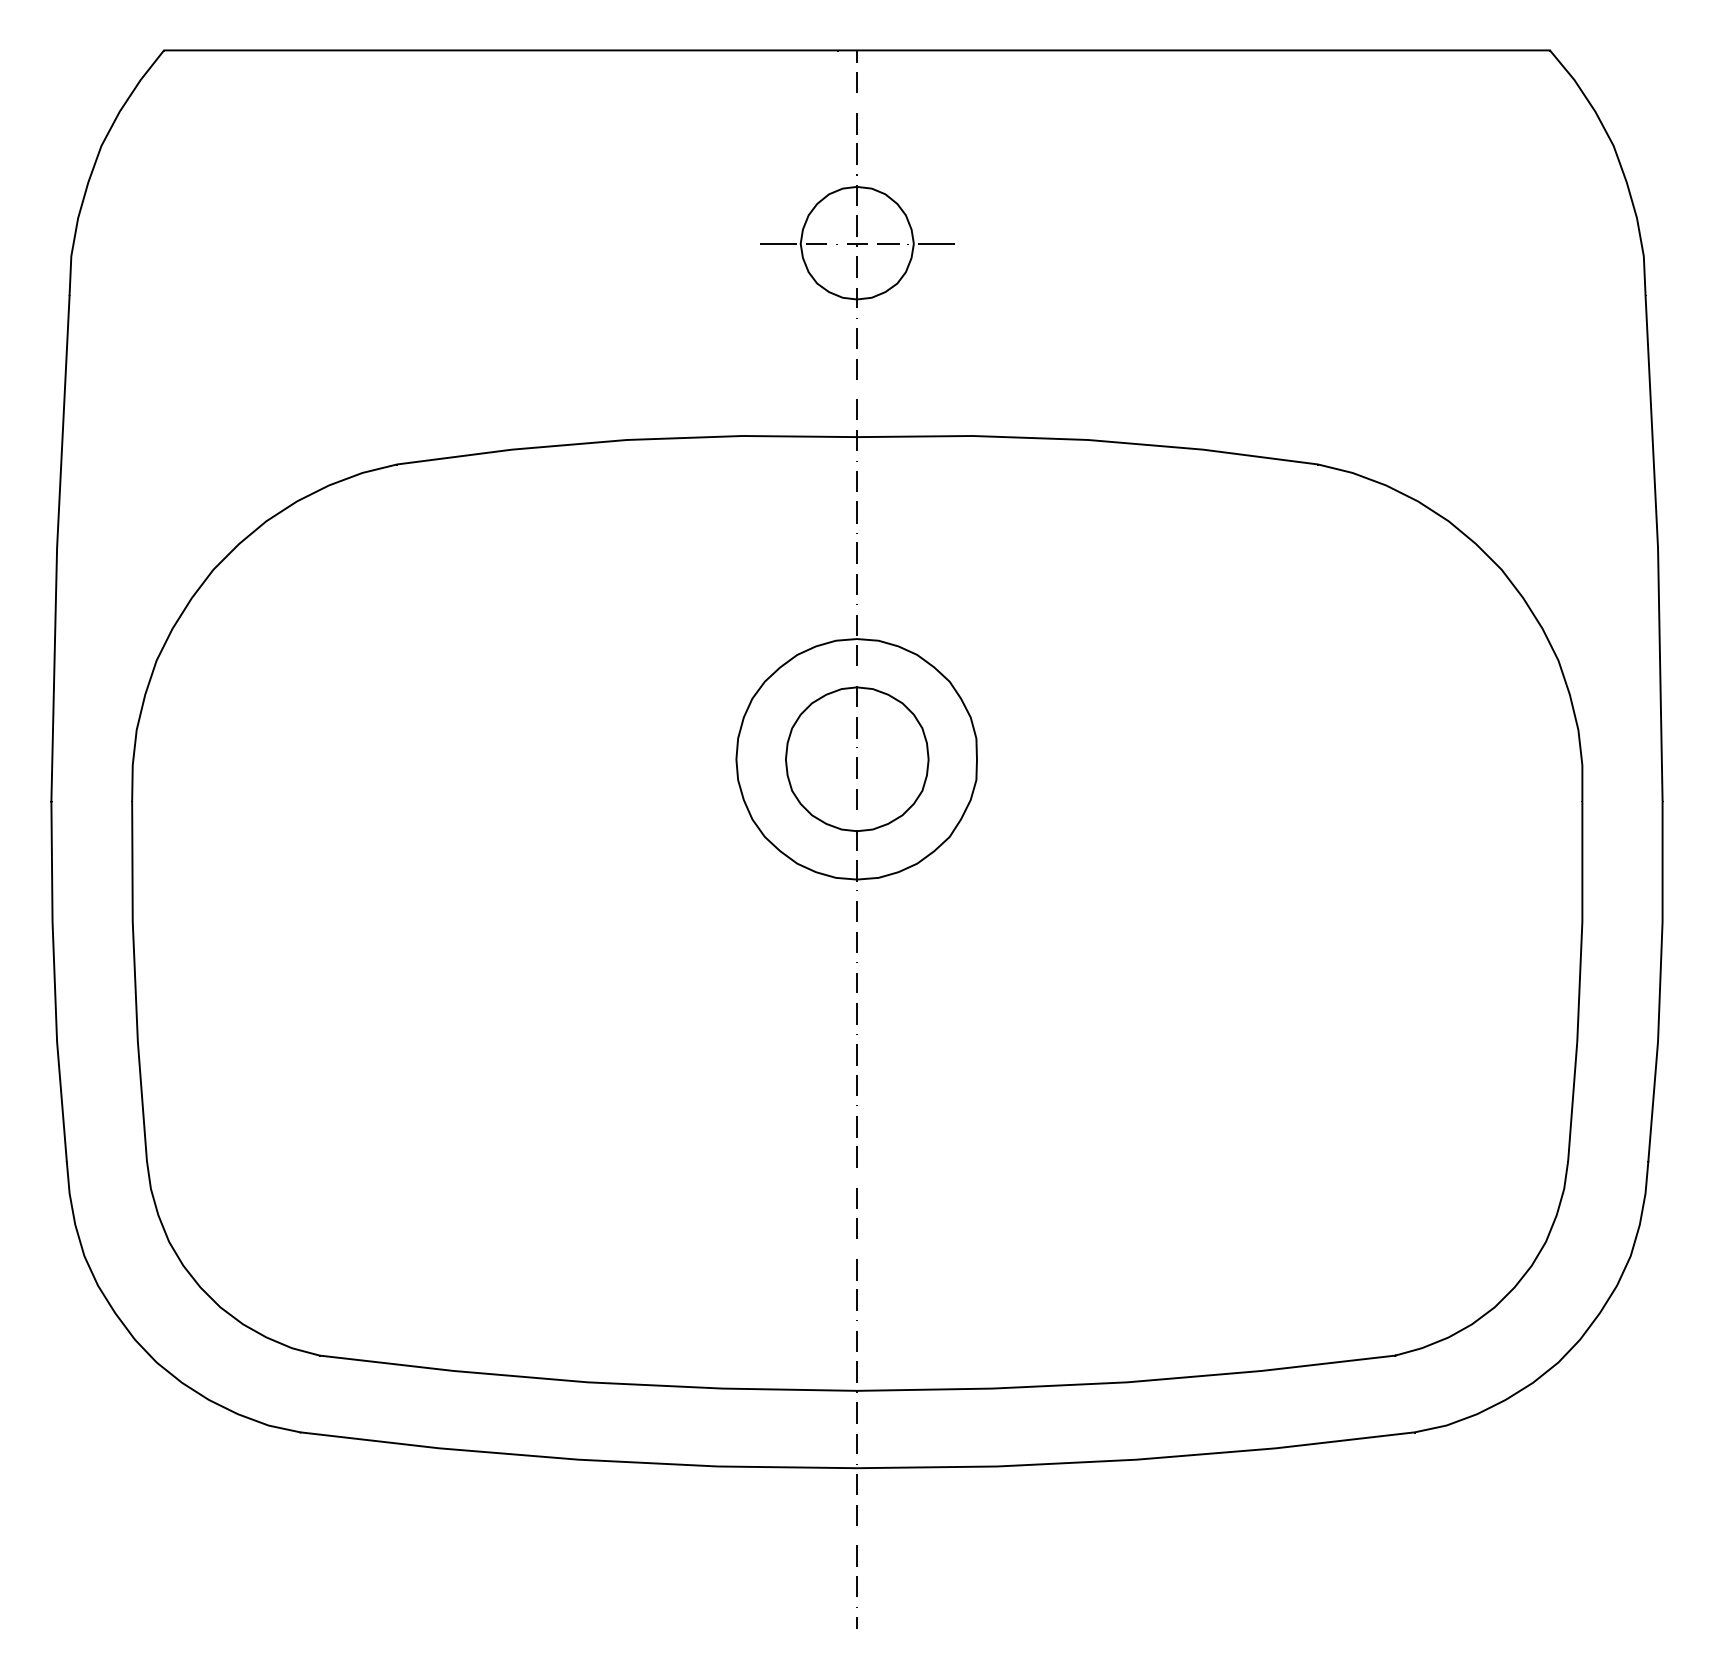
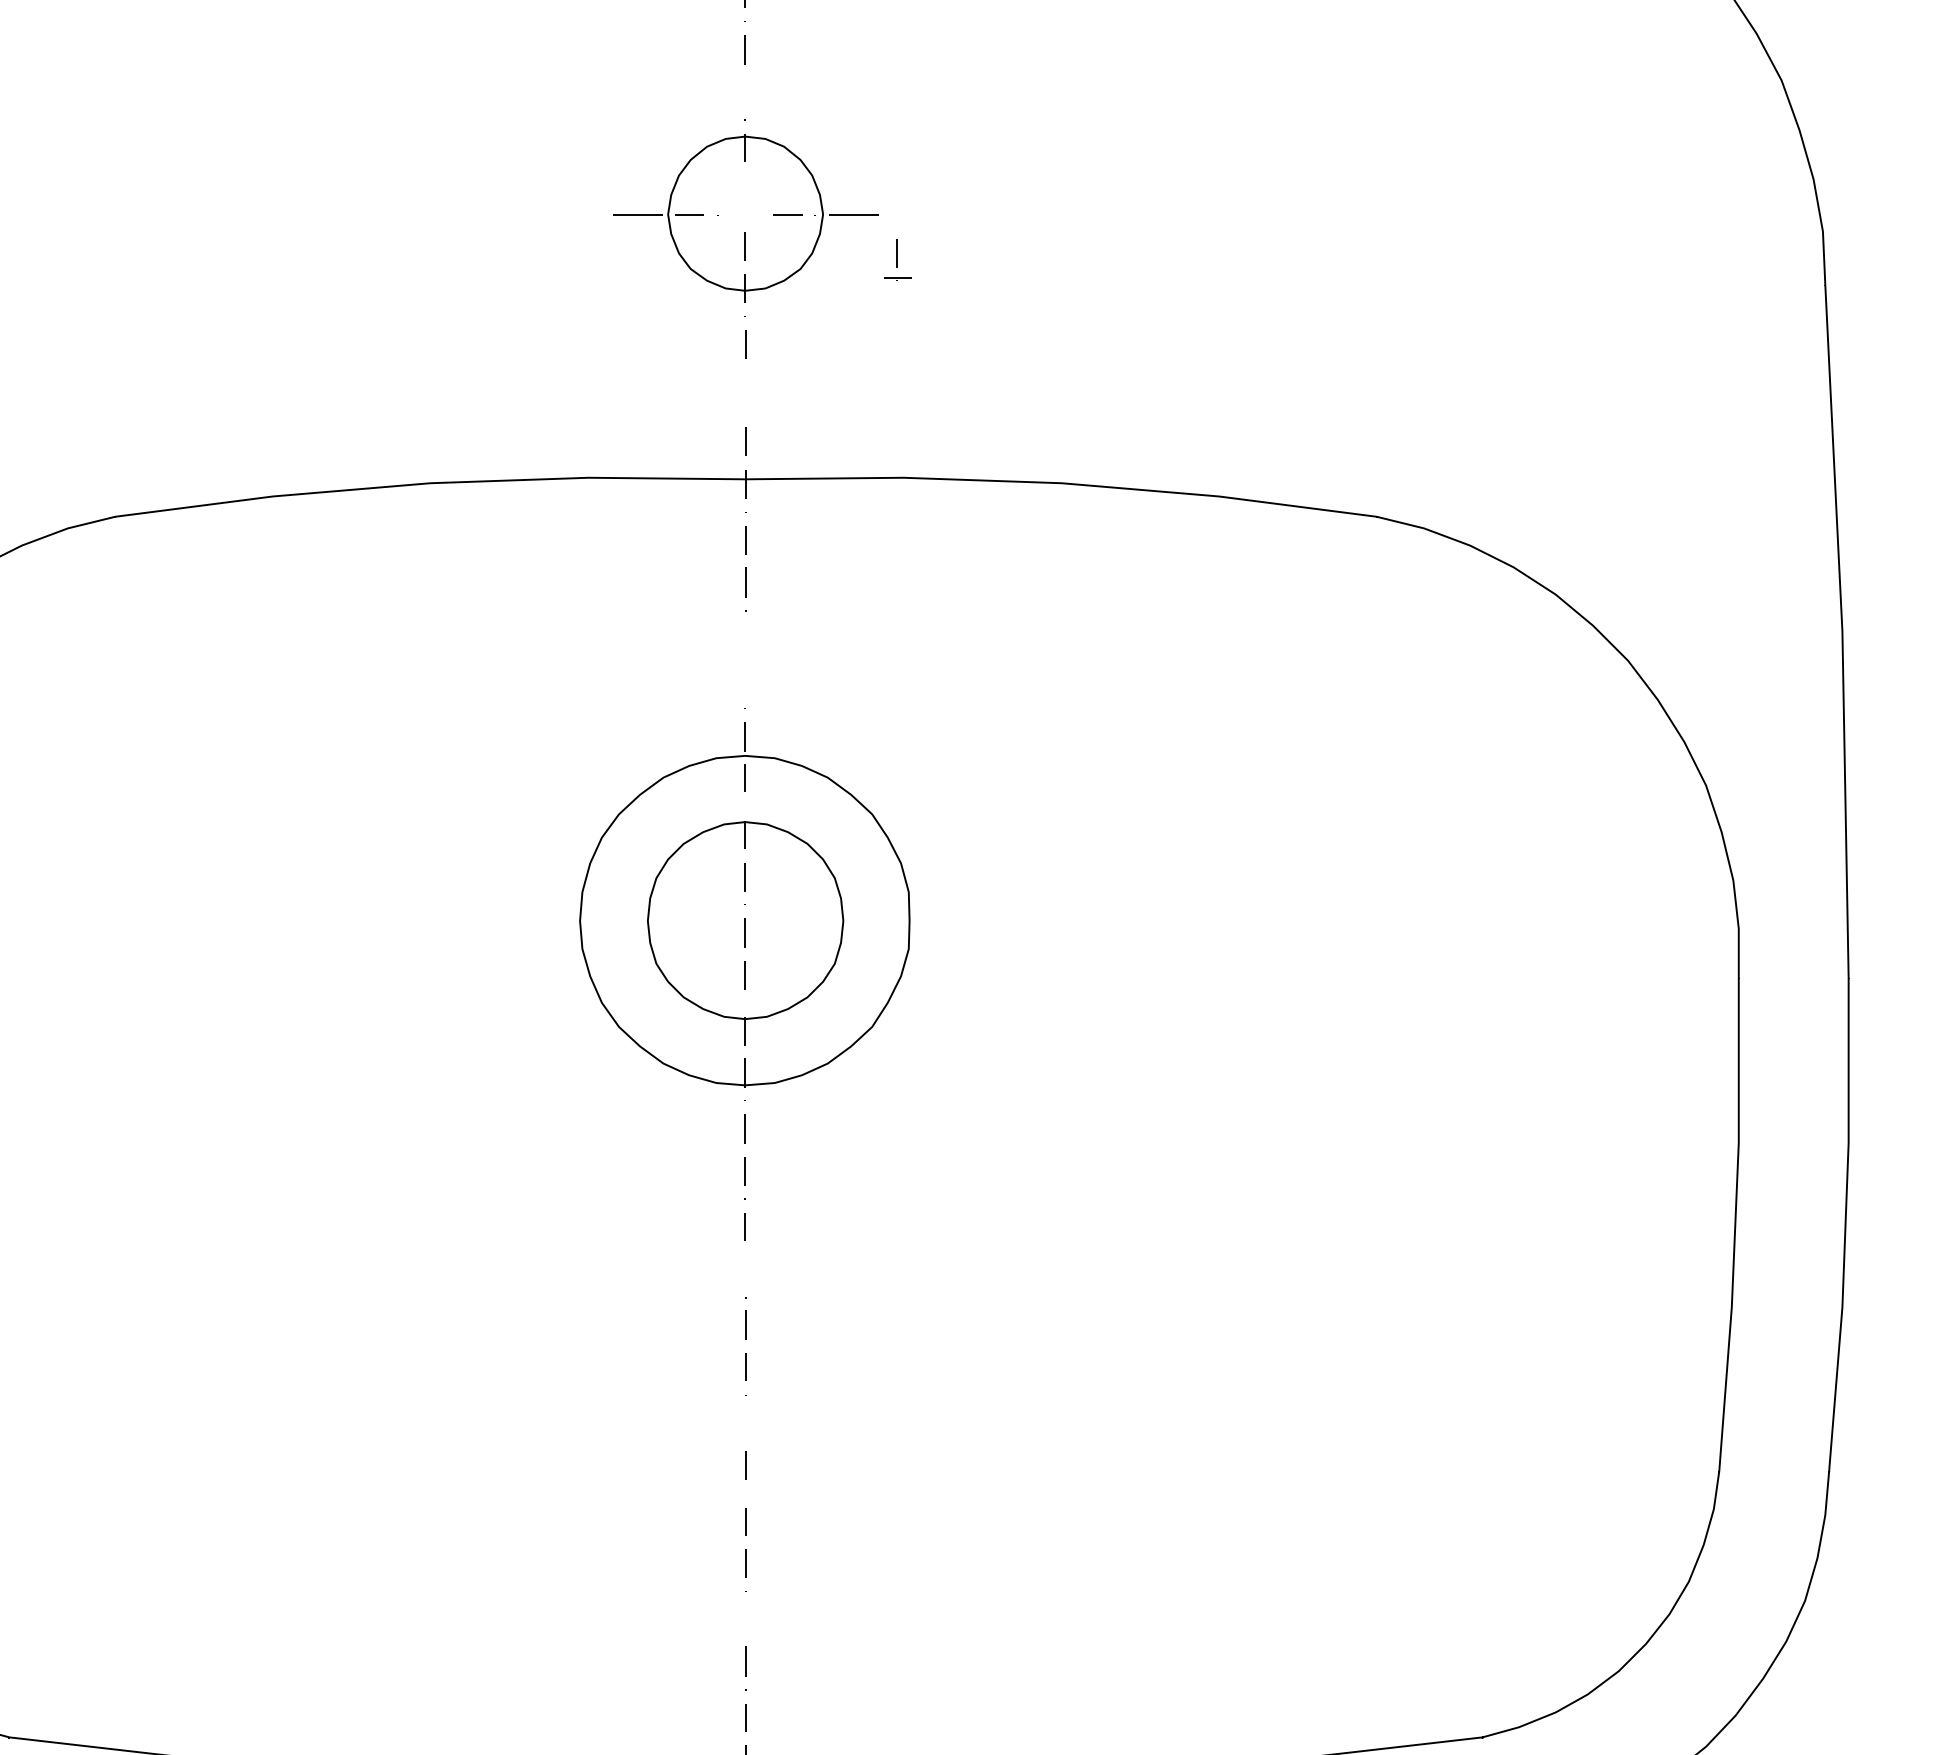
line: (856, 153) -> (744, 90), removed
part: (857, 230) -> (897, 259), moved
line: (856, 369) -> (744, 386), removed
line: (856, 552) -> (744, 637), removed
line: (856, 584) -> (744, 681), removed
line: (856, 1013) -> (744, 1268), removed
line: (856, 1126) -> (744, 1423), removed
line: (856, 1269) -> (744, 1619), removed

